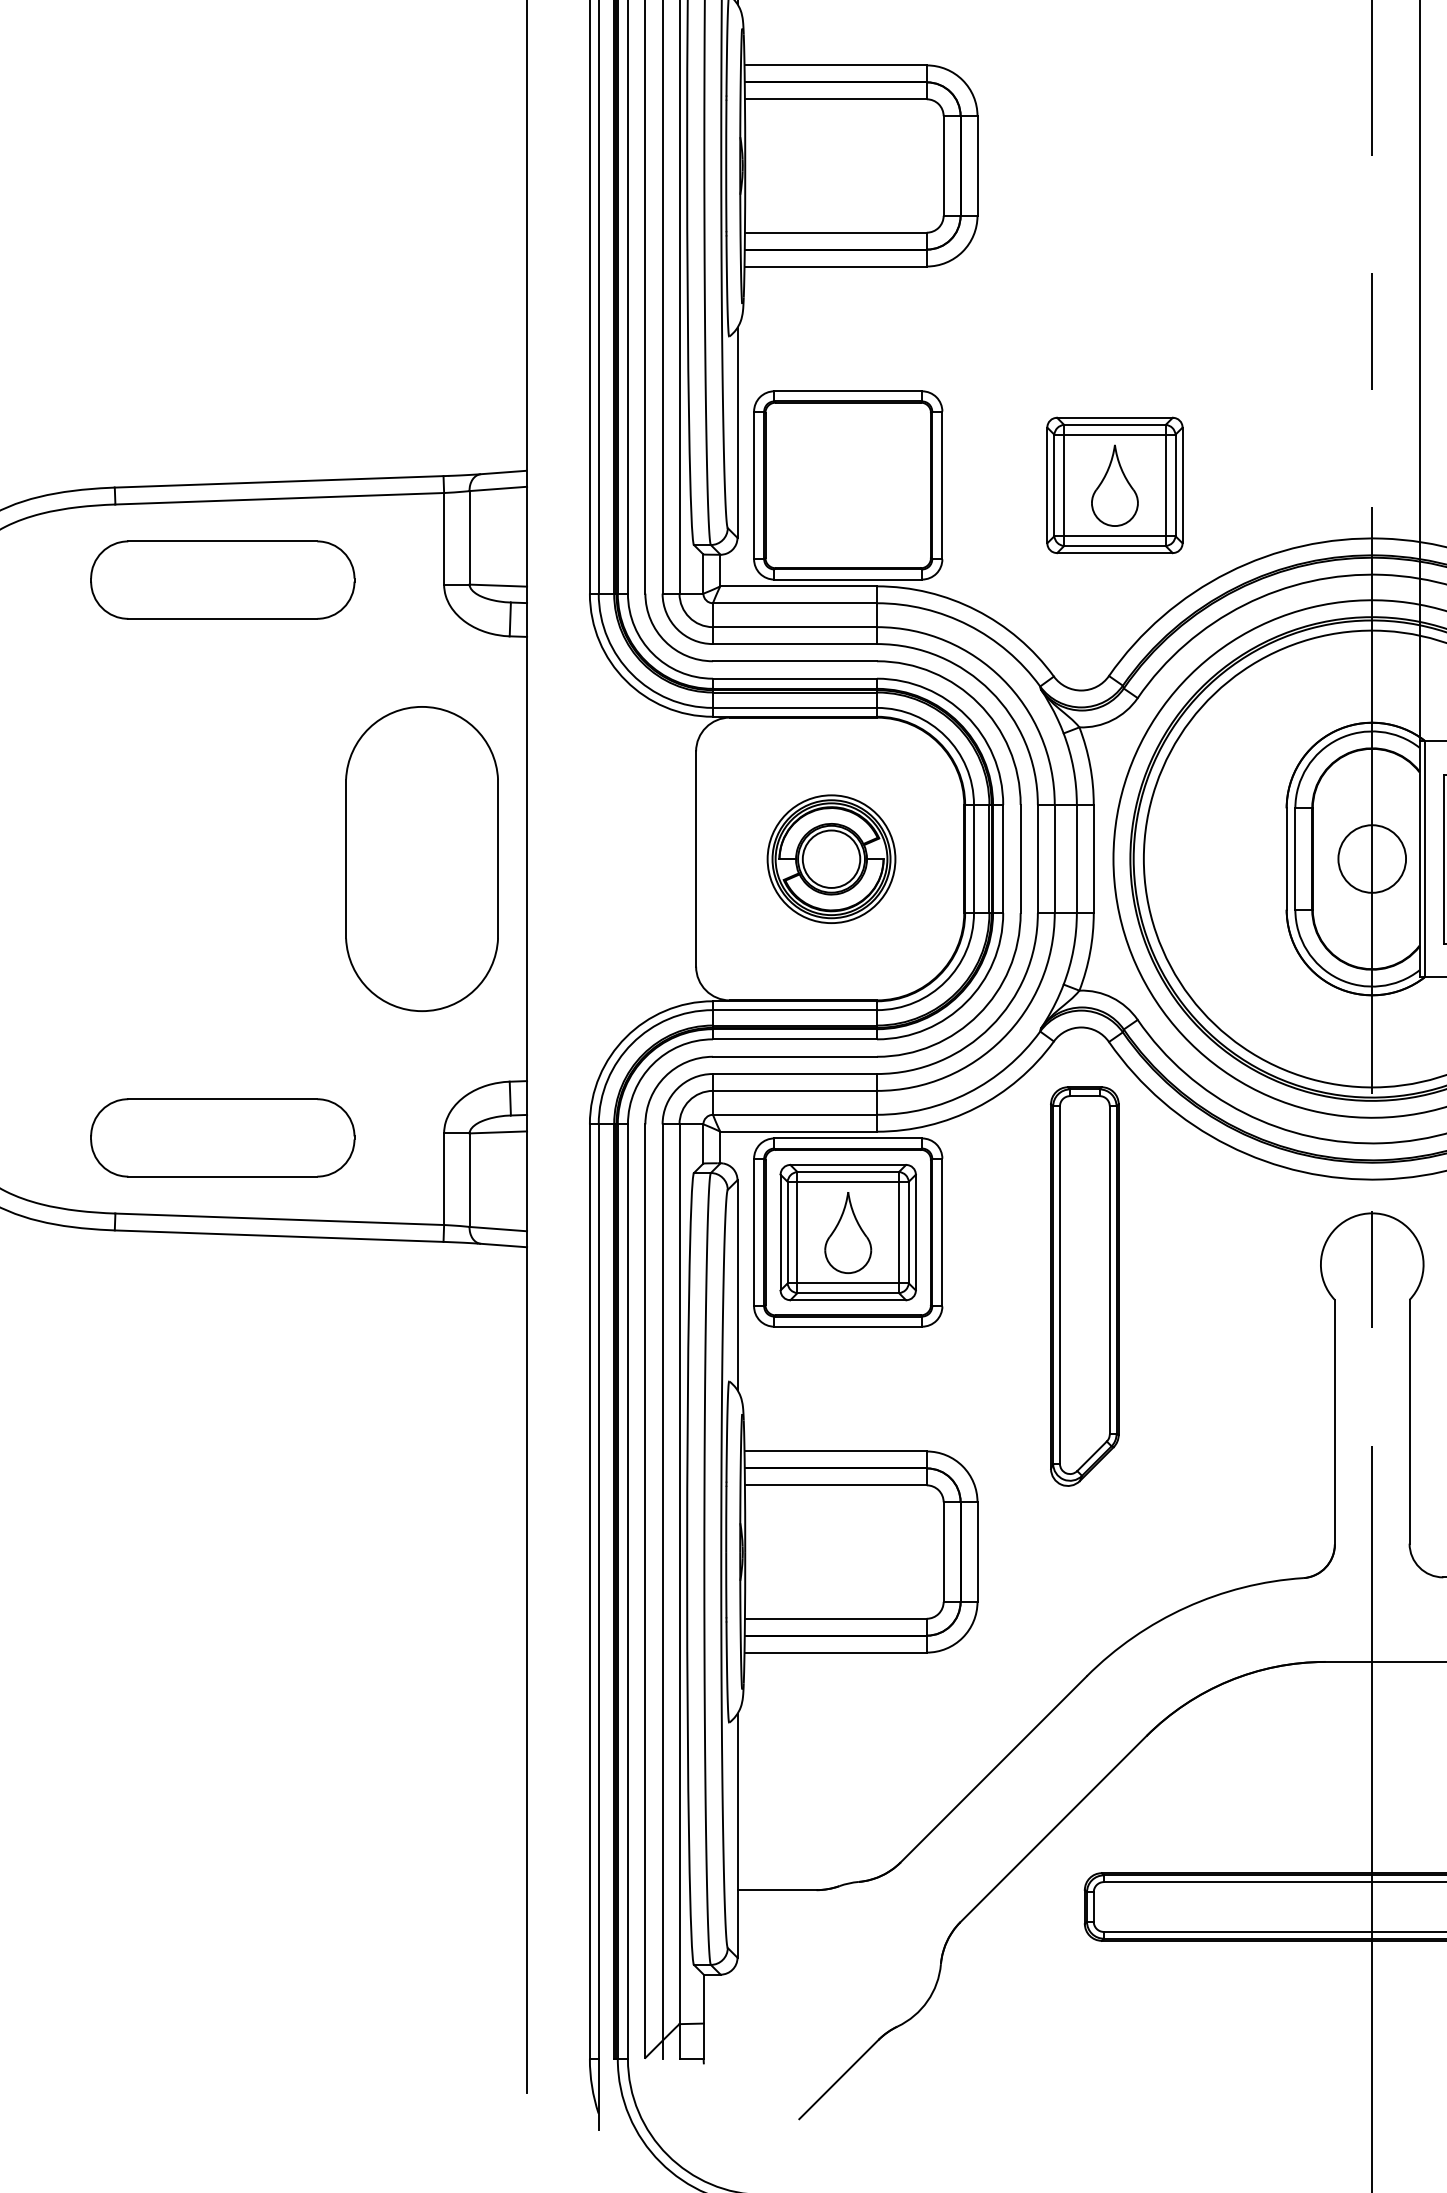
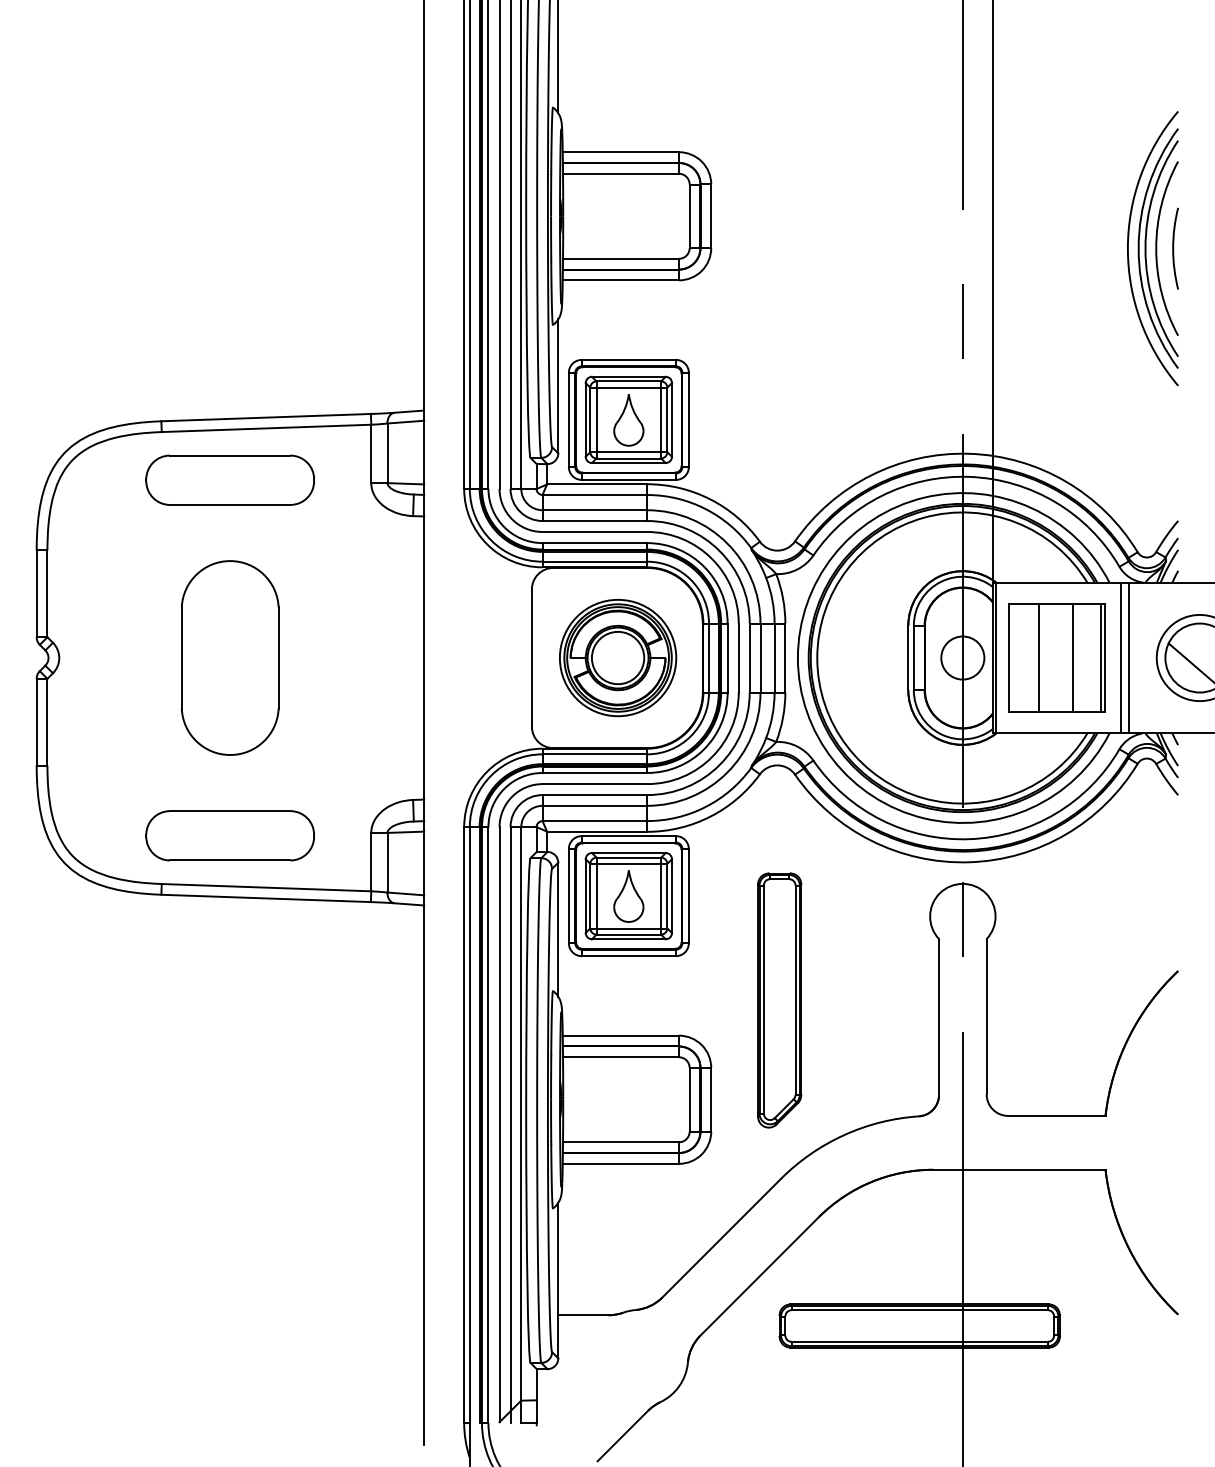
part: (1114, 484) -> (628, 419), moved
part: (420, 858) -> (229, 657), moved
part: (831, 859) -> (618, 658), size x1.43
part: (1084, 1286) -> (779, 1000), moved

